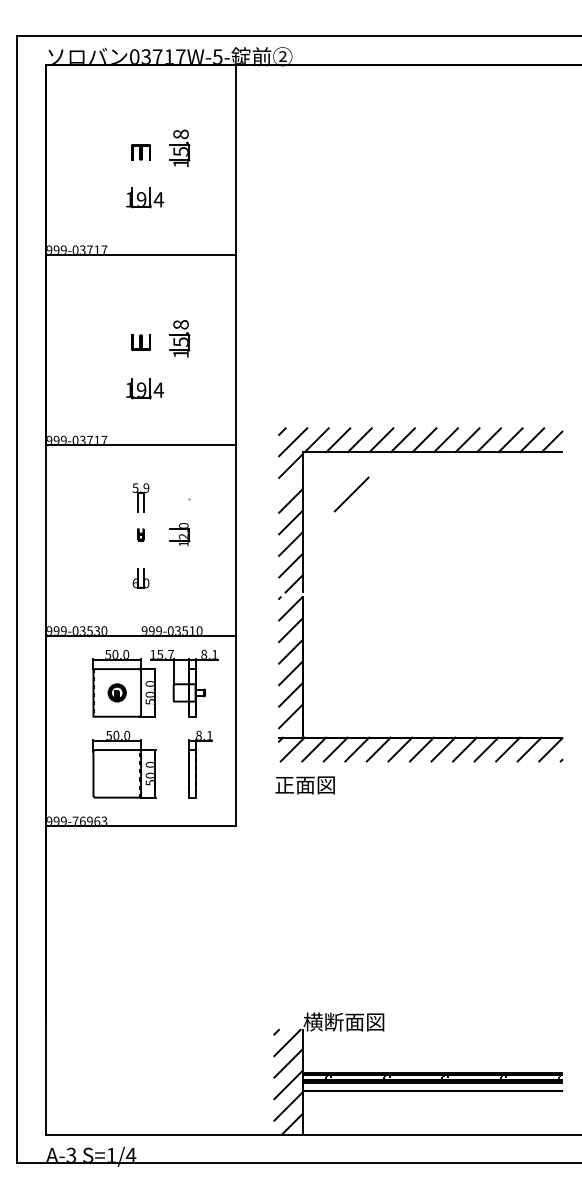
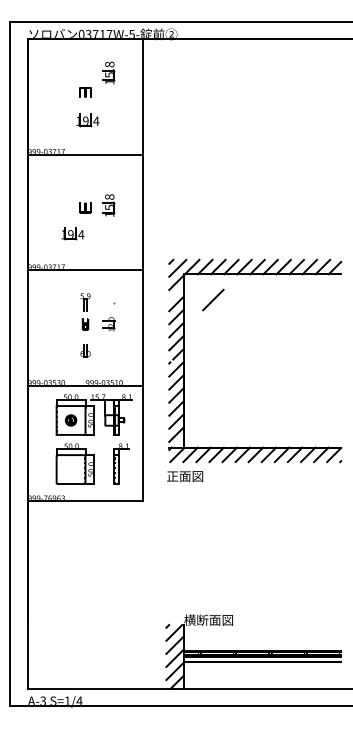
part: (178, 147) -> (108, 72), moved
part: (144, 388) -> (72, 233), moved
part: (141, 534) -> (85, 324), size x1.6

